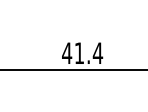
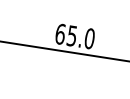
text: (82, 53) -> (75, 36), 41.4 -> 65.0

